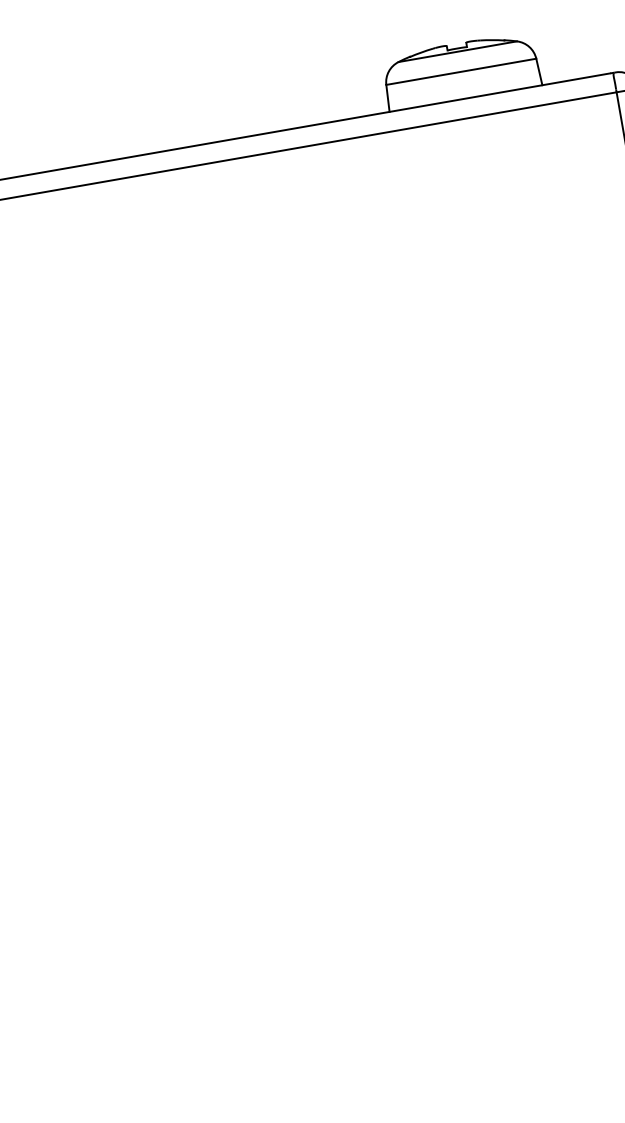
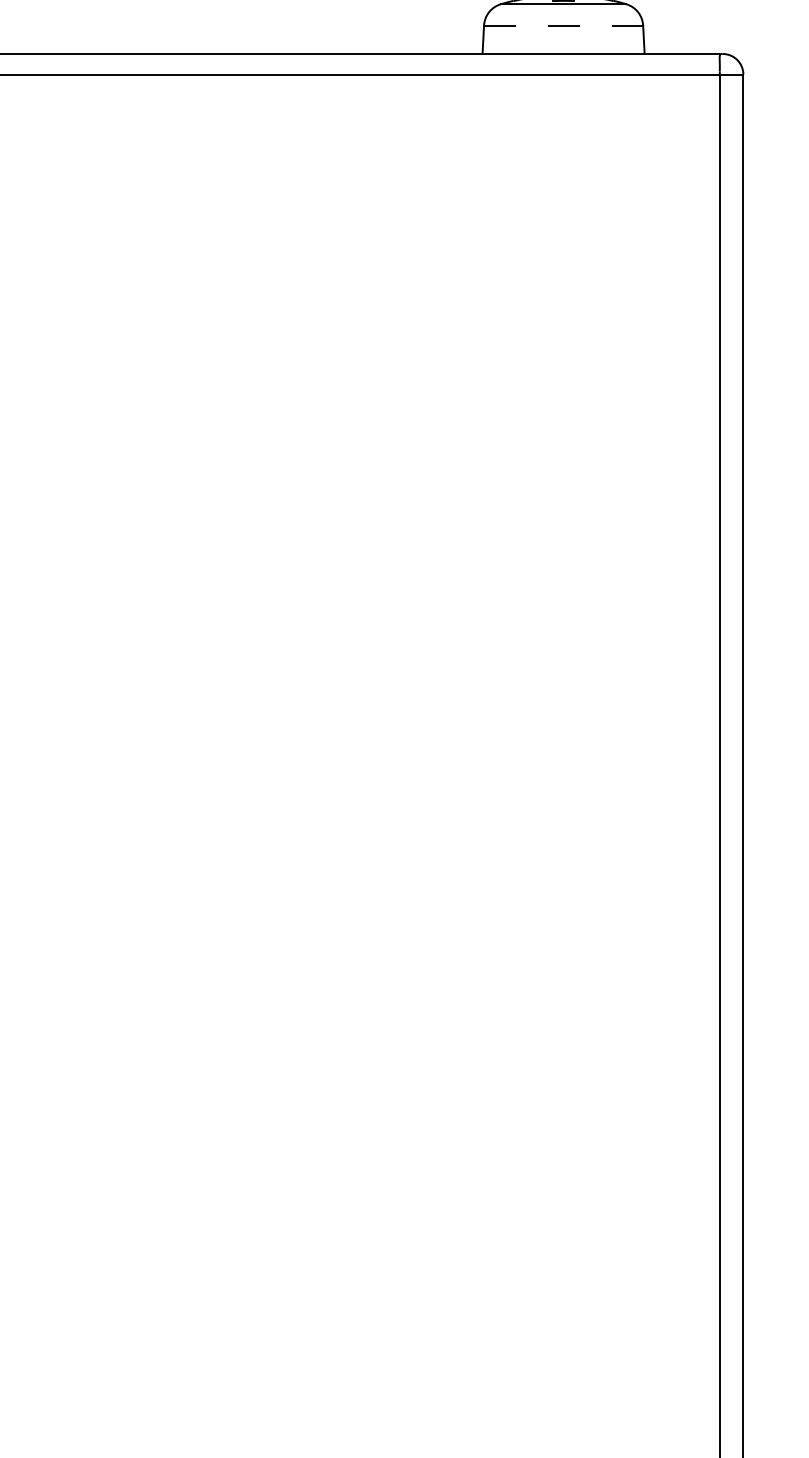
line: (461, 71) -> (563, 25), solid -> dashed

